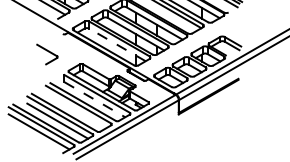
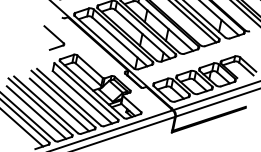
line: (117, 44) -> (119, 41), dashed -> solid
part: (47, 54) -> (53, 39), moved
line: (95, 99) -> (83, 97), dashed -> solid
line: (75, 110) -> (58, 104), added

